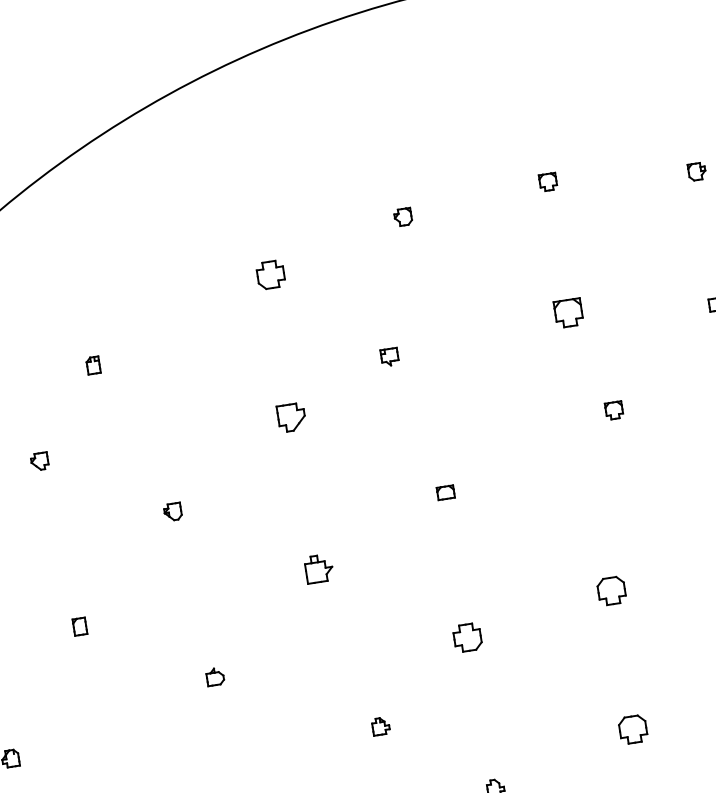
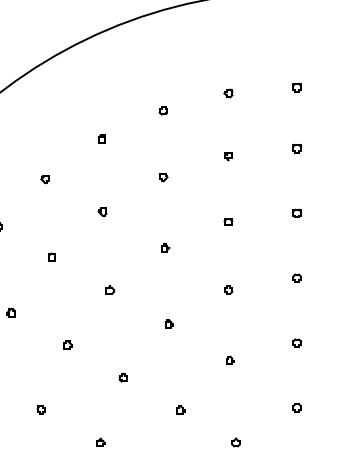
part: (267, 275) -> (162, 110), size x0.62
part: (566, 312) -> (296, 148), size x0.62
part: (389, 357) -> (228, 156), moved
part: (92, 363) -> (101, 138), moved
part: (612, 408) -> (296, 212), moved
part: (291, 418) -> (163, 177), size x0.62
part: (319, 567) -> (165, 247), size x0.62
part: (609, 588) -> (296, 277), size x0.62
part: (468, 636) -> (228, 289), size x0.62
part: (381, 724) -> (169, 323), moved
part: (631, 727) -> (296, 342), size x0.62

